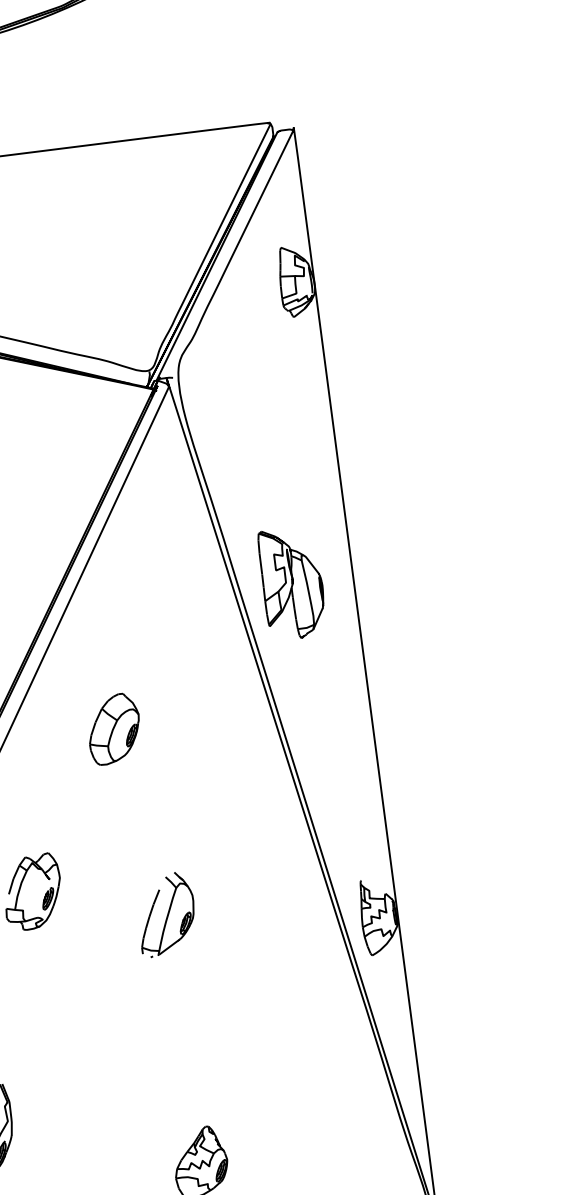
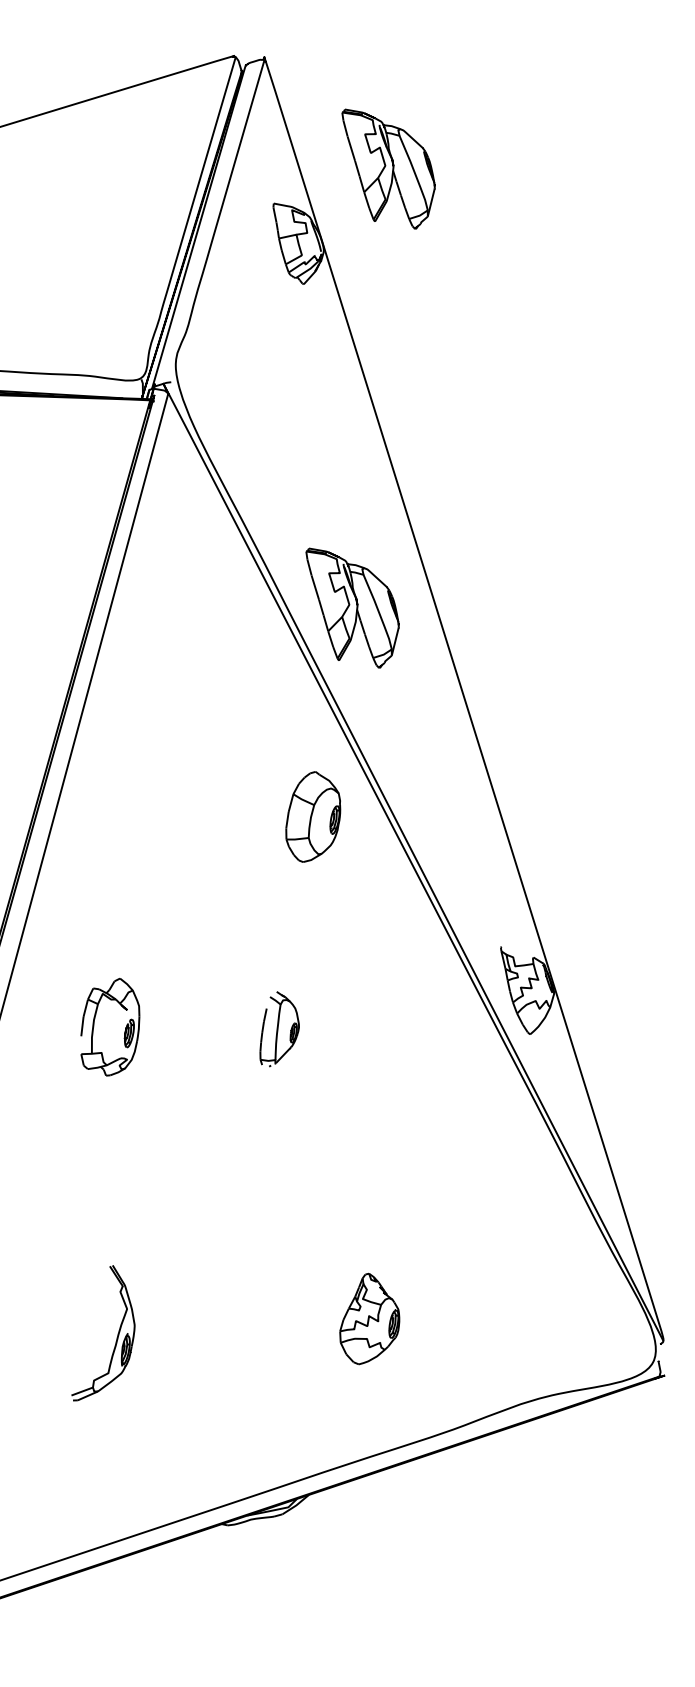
part: (378, 235) -> (388, 168), added
part: (115, 729) -> (313, 816), moved
part: (170, 916) -> (279, 1029), size x0.7

